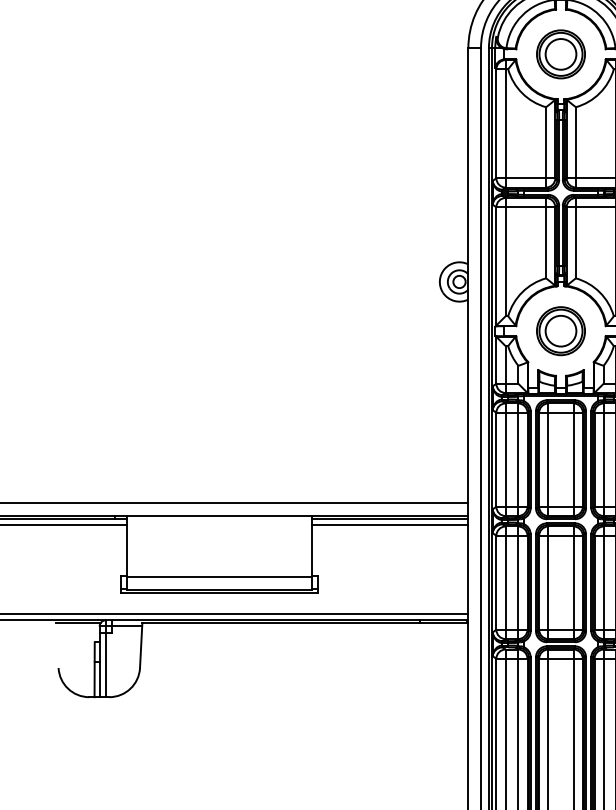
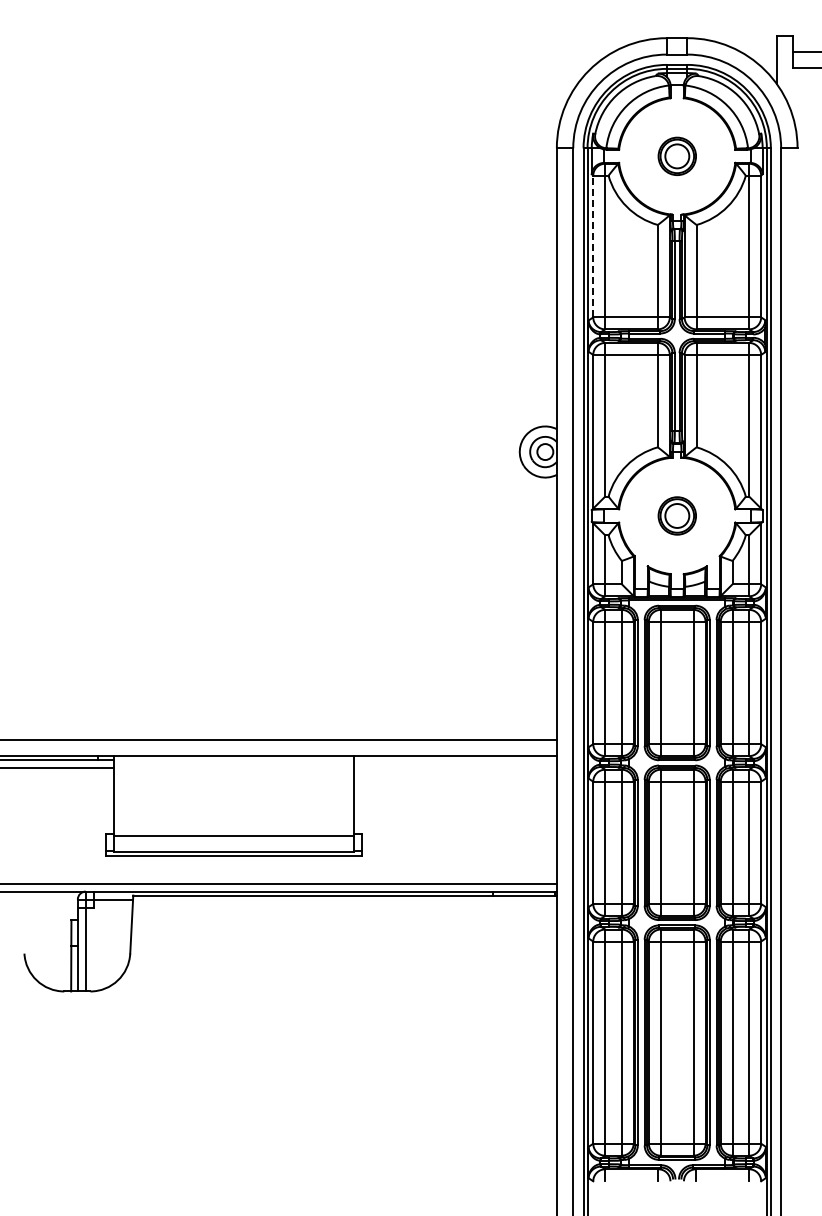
part: (561, 54) -> (677, 156), size x0.6
line: (496, 123) -> (593, 246), solid -> dashed
part: (561, 330) -> (677, 515), size x0.6
line: (389, 518) -> (454, 759), removed
line: (389, 524) -> (454, 767), removed
line: (77, 623) -> (49, 895), removed

